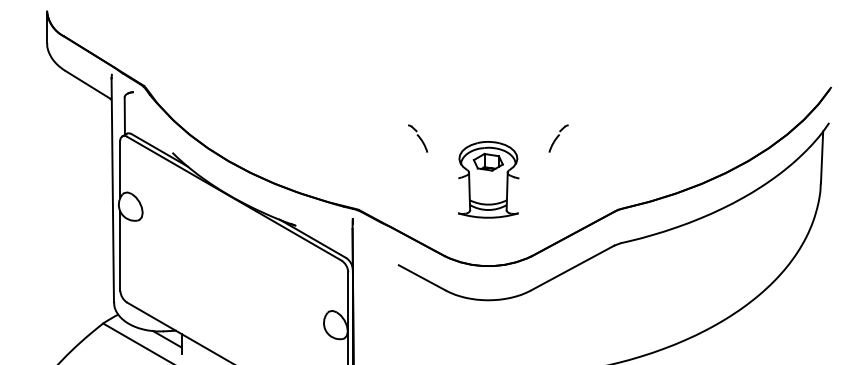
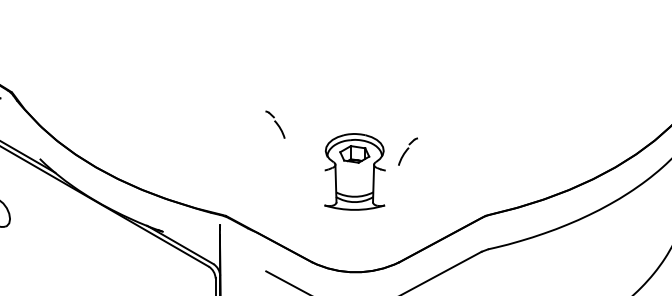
part: (418, 138) -> (275, 124), moved
part: (558, 138) -> (407, 151), moved
part: (488, 179) -> (354, 171), moved

